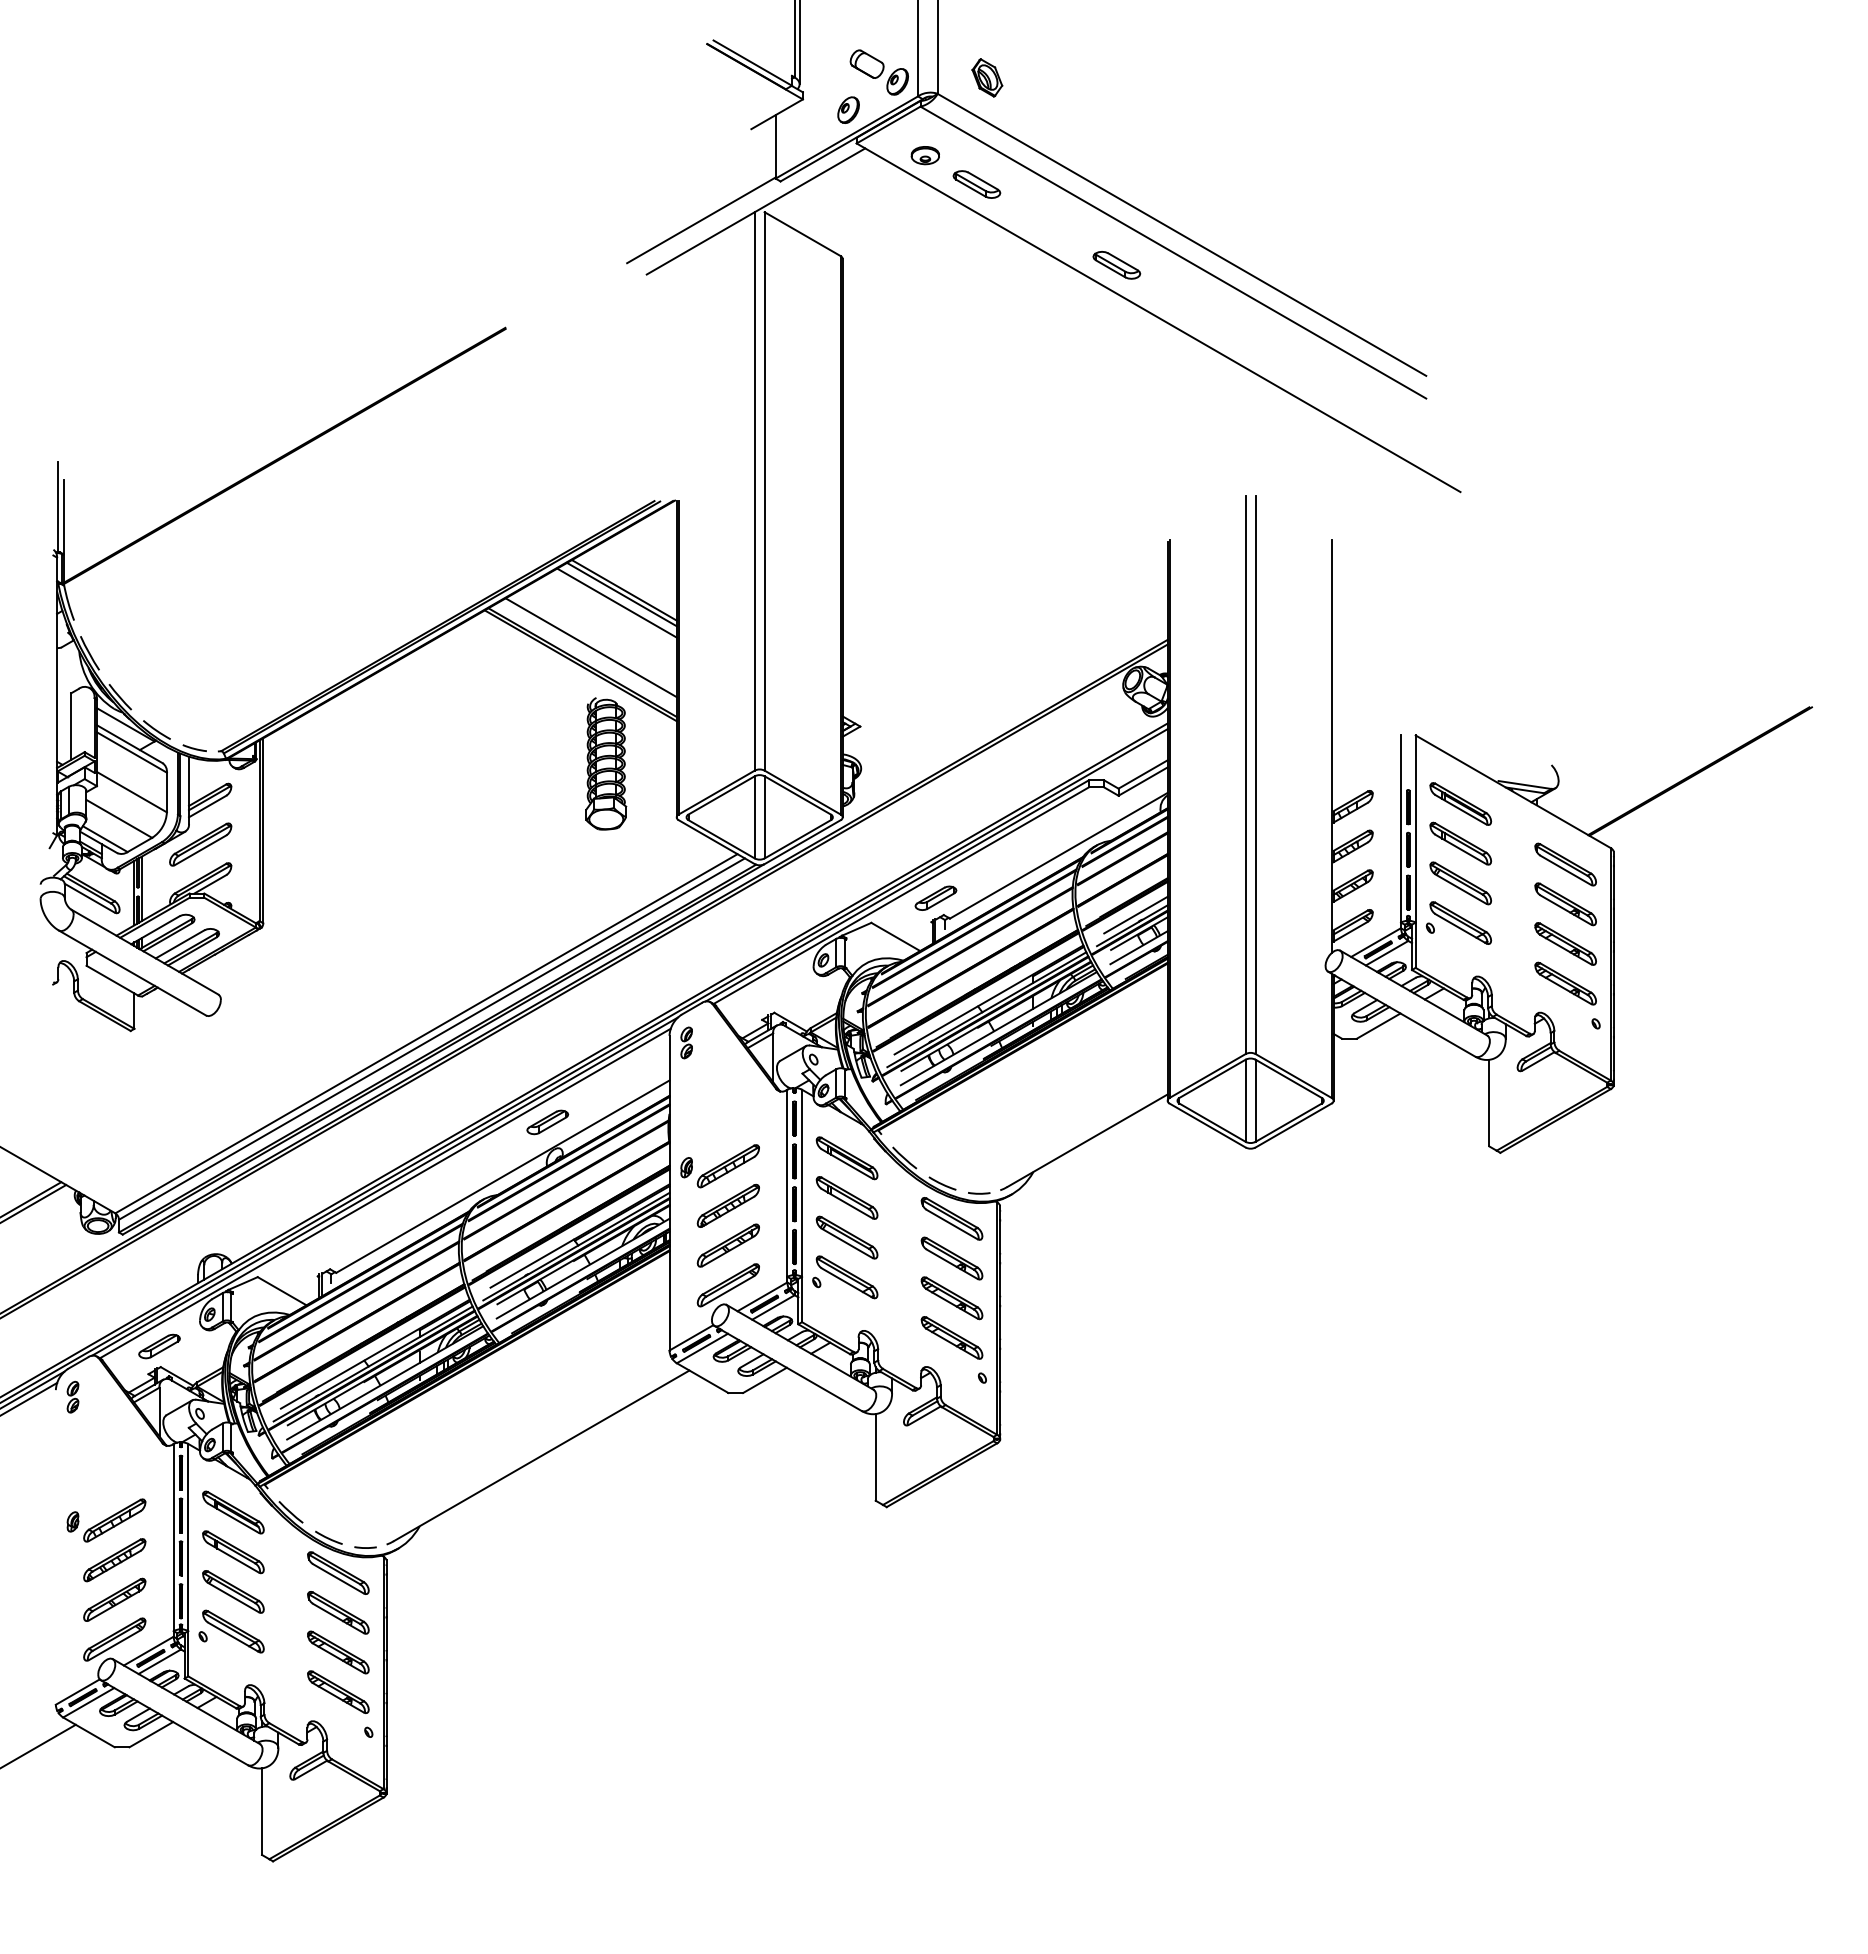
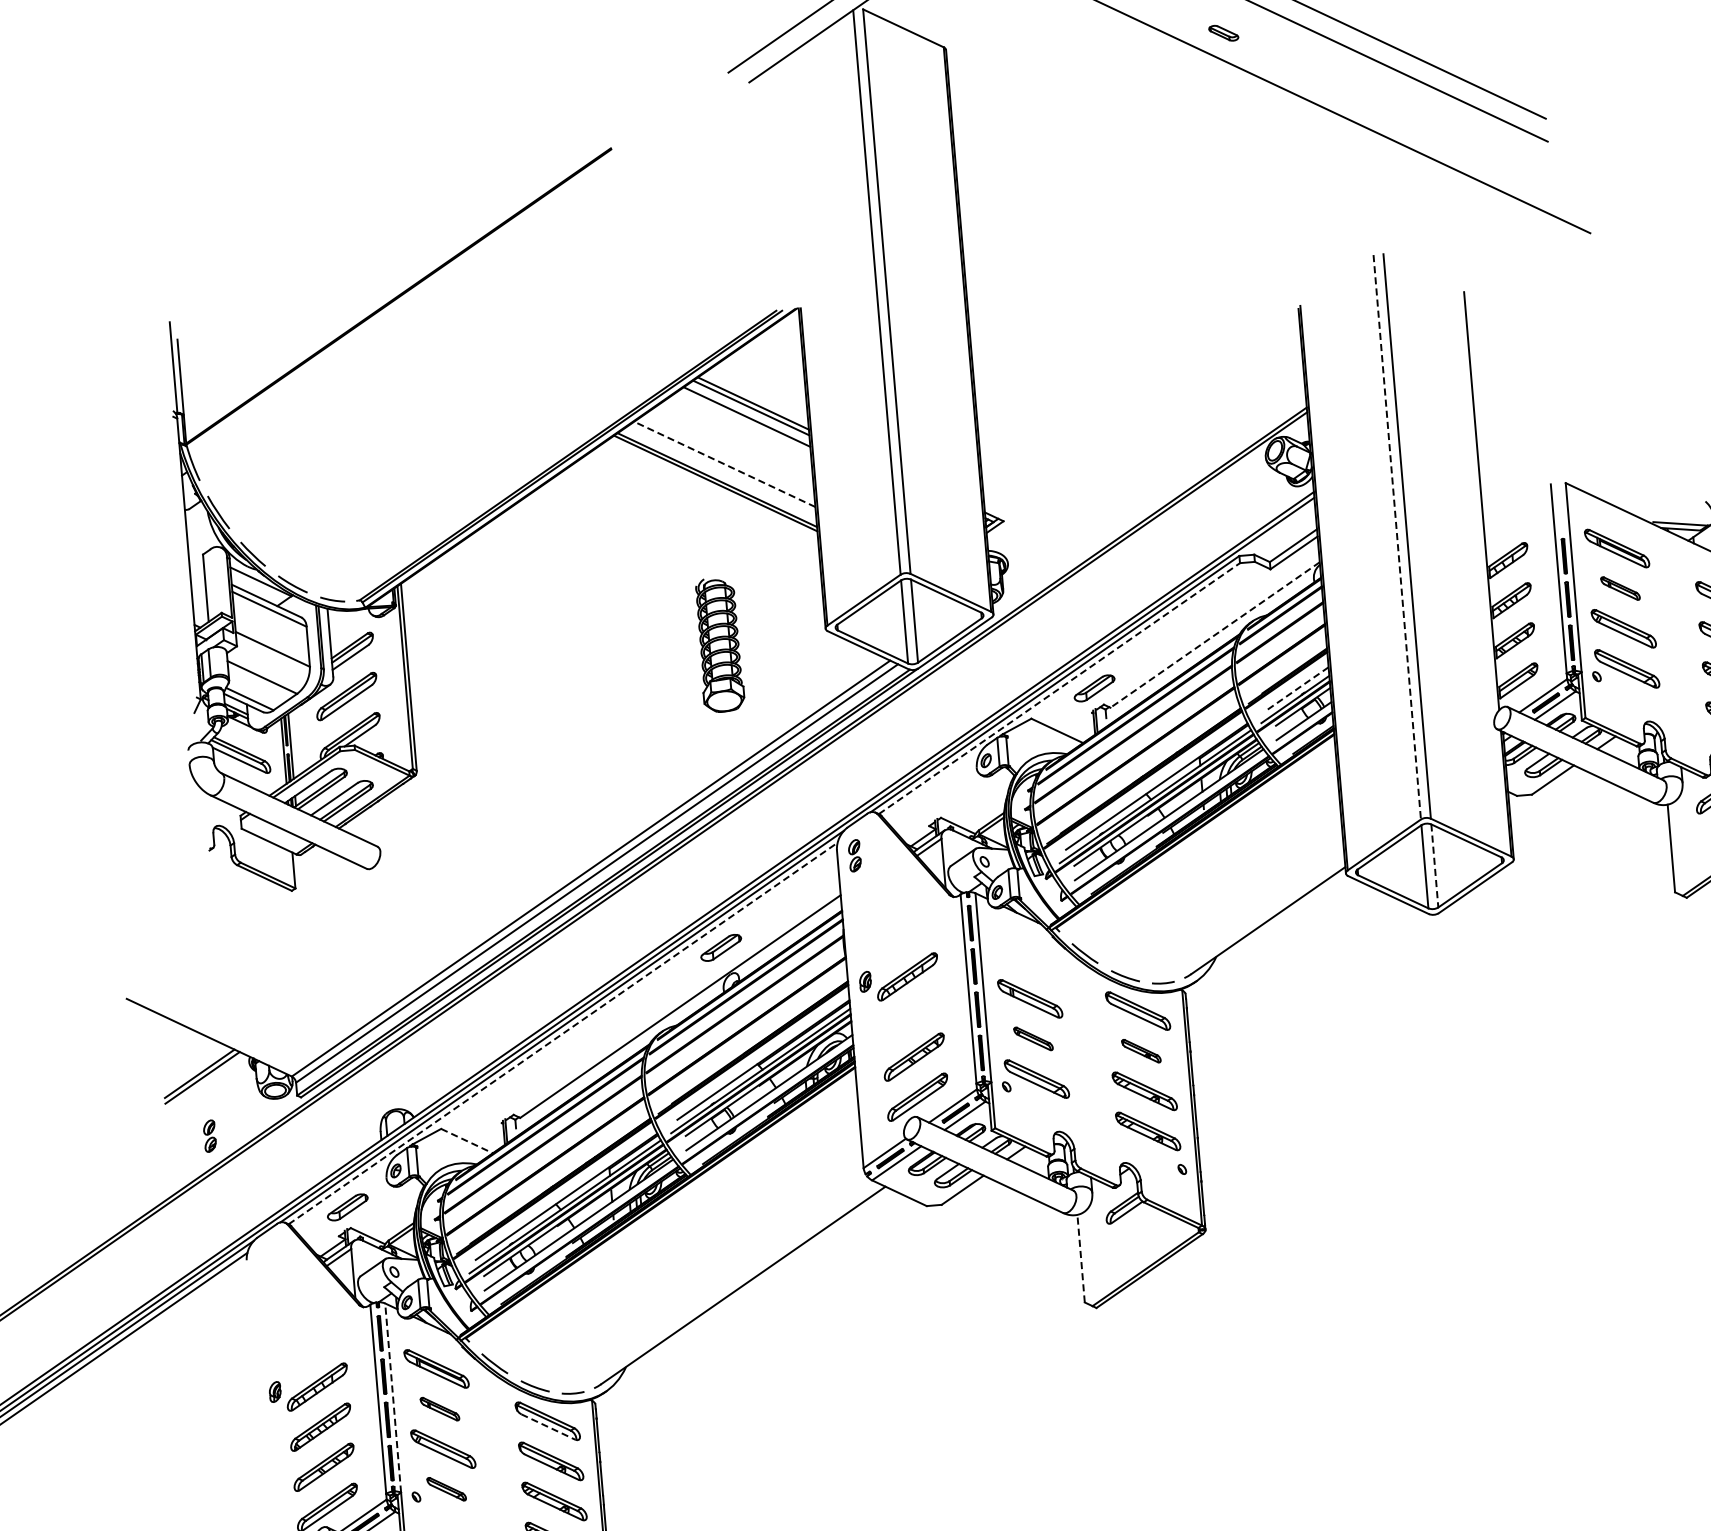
part: (1116, 265) -> (1223, 33), size x0.6
line: (591, 647) -> (725, 464), solid -> dashed
part: (606, 763) -> (719, 644), moved
line: (1245, 775) -> (1397, 538), solid -> dashed
part: (1460, 843) -> (1620, 588), size x0.6
line: (1058, 855) -> (1214, 634), solid -> dashed
line: (901, 895) -> (1059, 688), solid -> dashed
line: (1135, 915) -> (1297, 688), solid -> dashed
line: (1255, 1101) -> (1434, 866), solid -> dashed
part: (846, 1158) -> (1026, 959), removed
line: (385, 1193) -> (563, 1033), solid -> dashed
part: (727, 1205) -> (909, 1016), removed
part: (846, 1237) -> (1032, 1038), size x0.6
part: (951, 1258) -> (1140, 1051), size x0.6
line: (282, 1291) -> (467, 1141), solid -> dashed
part: (72, 1396) -> (209, 1135), moved
line: (875, 1456) -> (1080, 1257), solid -> dashed
line: (188, 1537) -> (393, 1397), solid -> dashed
part: (233, 1552) -> (440, 1409), size x0.6
line: (338, 1579) -> (548, 1427), solid -> dashed
part: (233, 1631) -> (446, 1489), size x0.6

